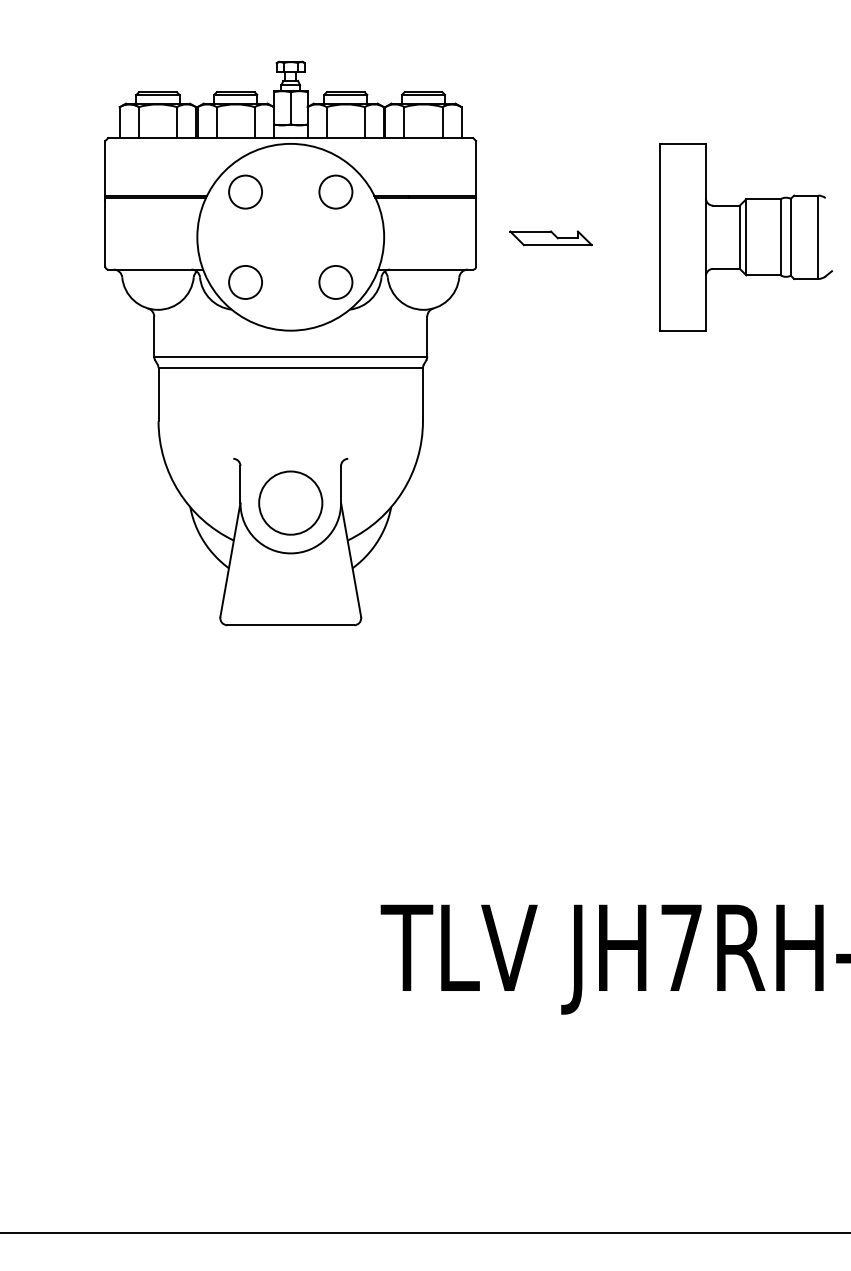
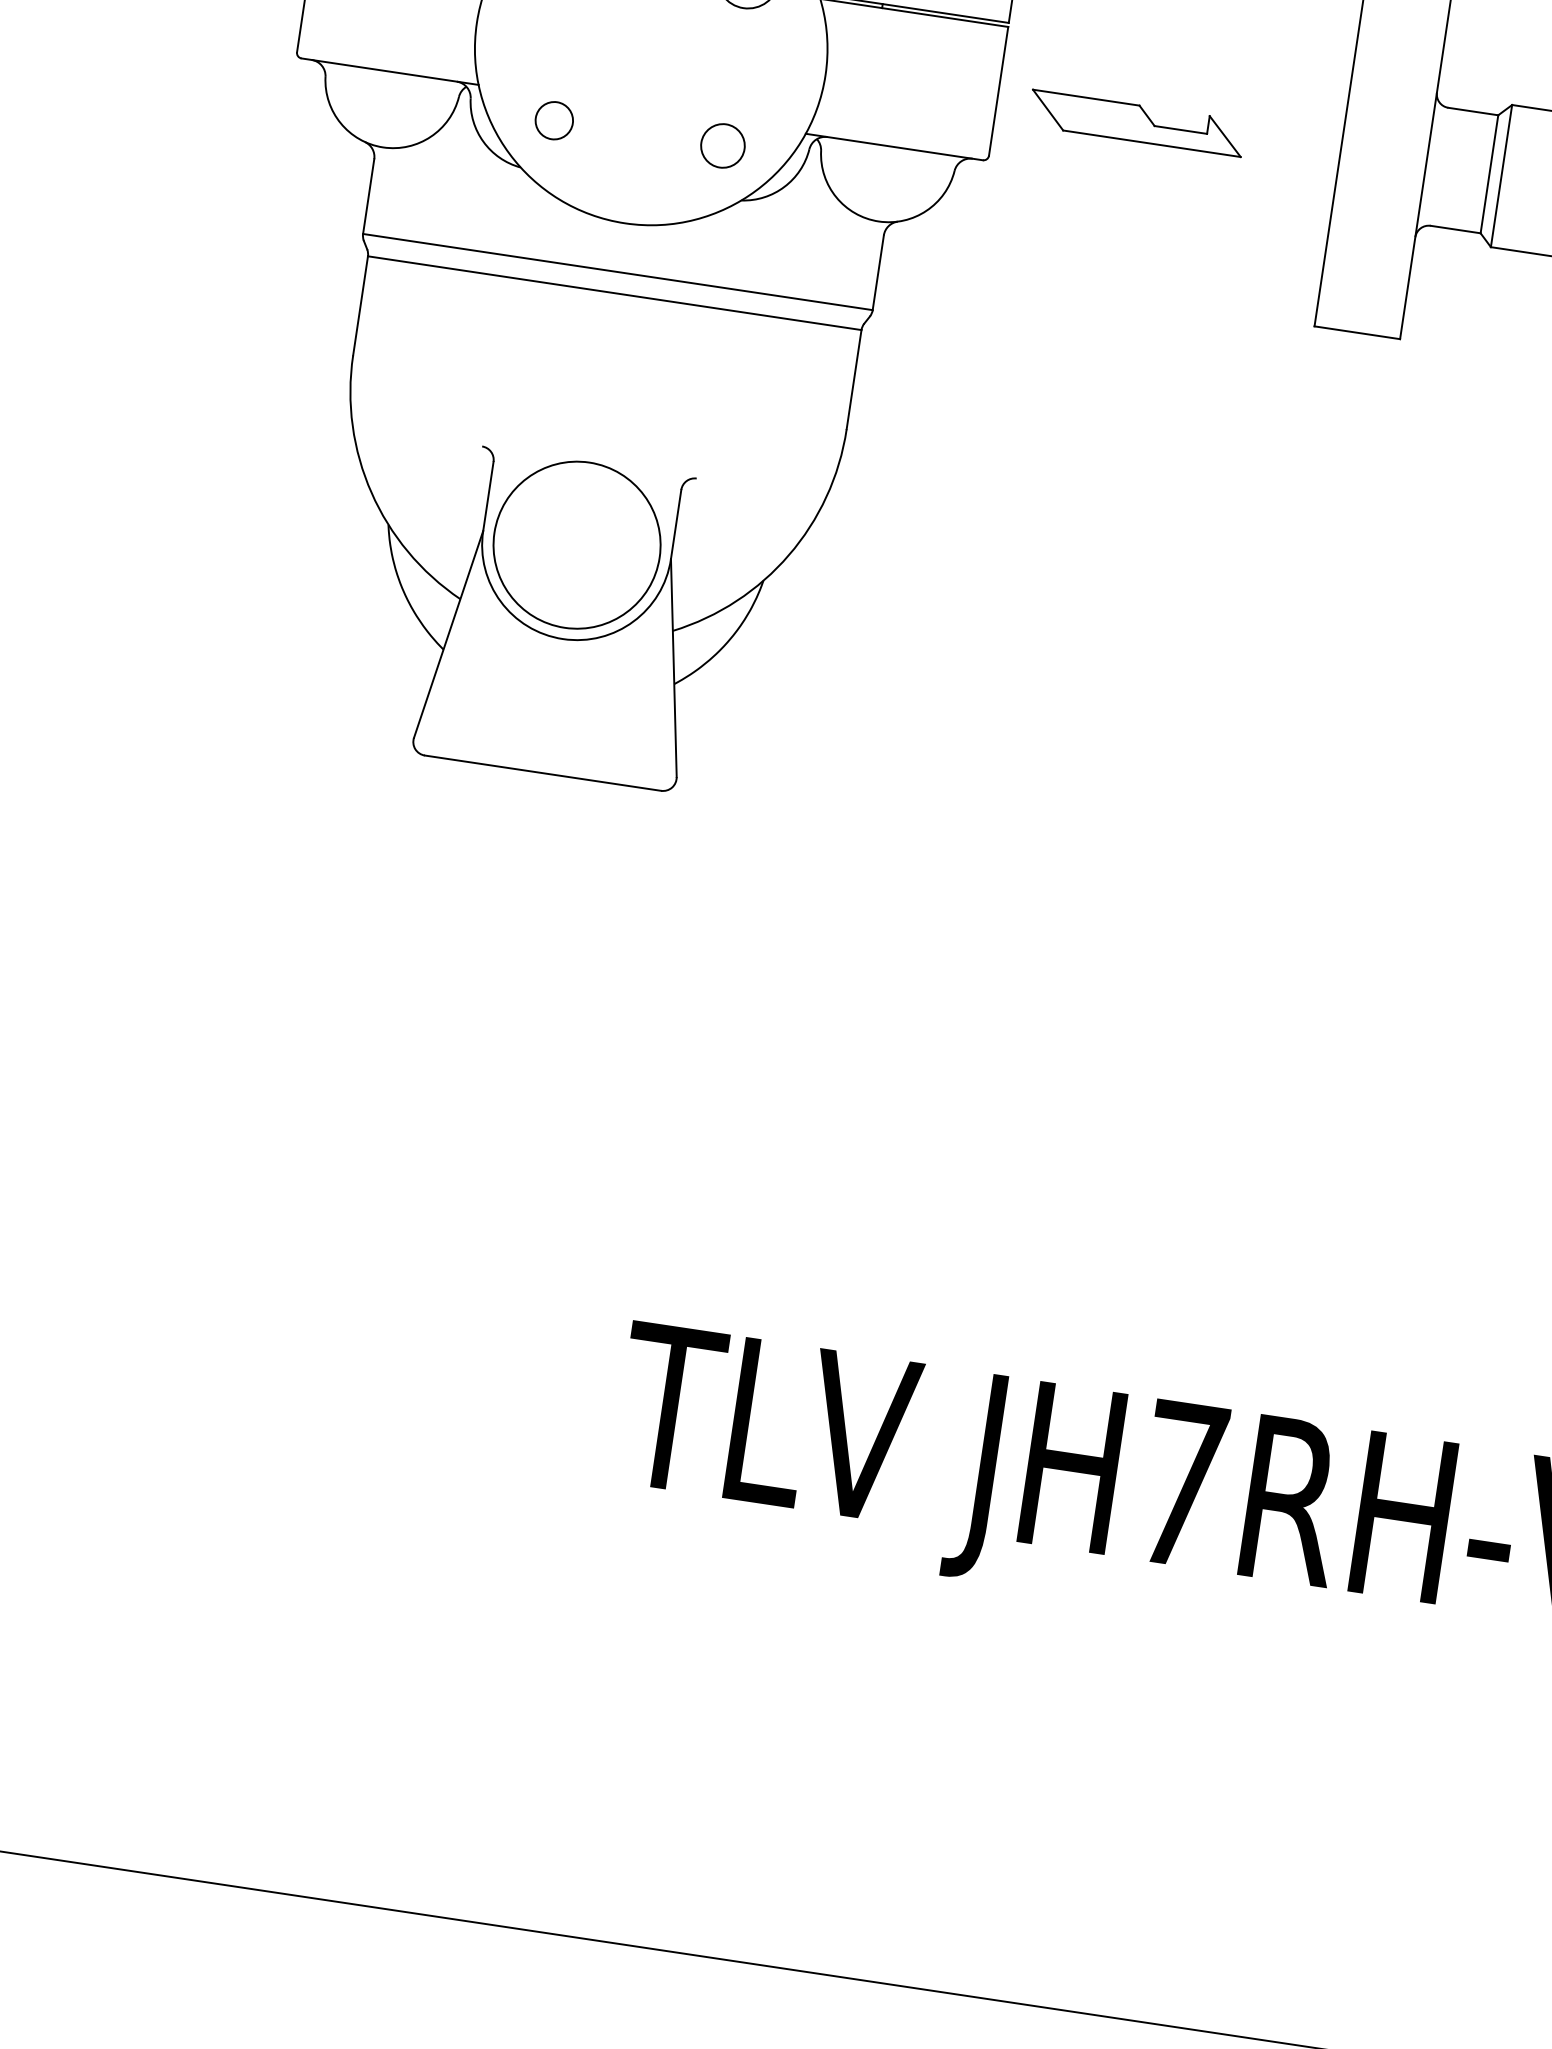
part: (550, 238) -> (1135, 123), size x1.4
circle: (245, 281) -> (554, 118), size x0.6
circle: (335, 282) -> (722, 145), size x0.7
circle: (290, 502) -> (576, 543), size x1.4

